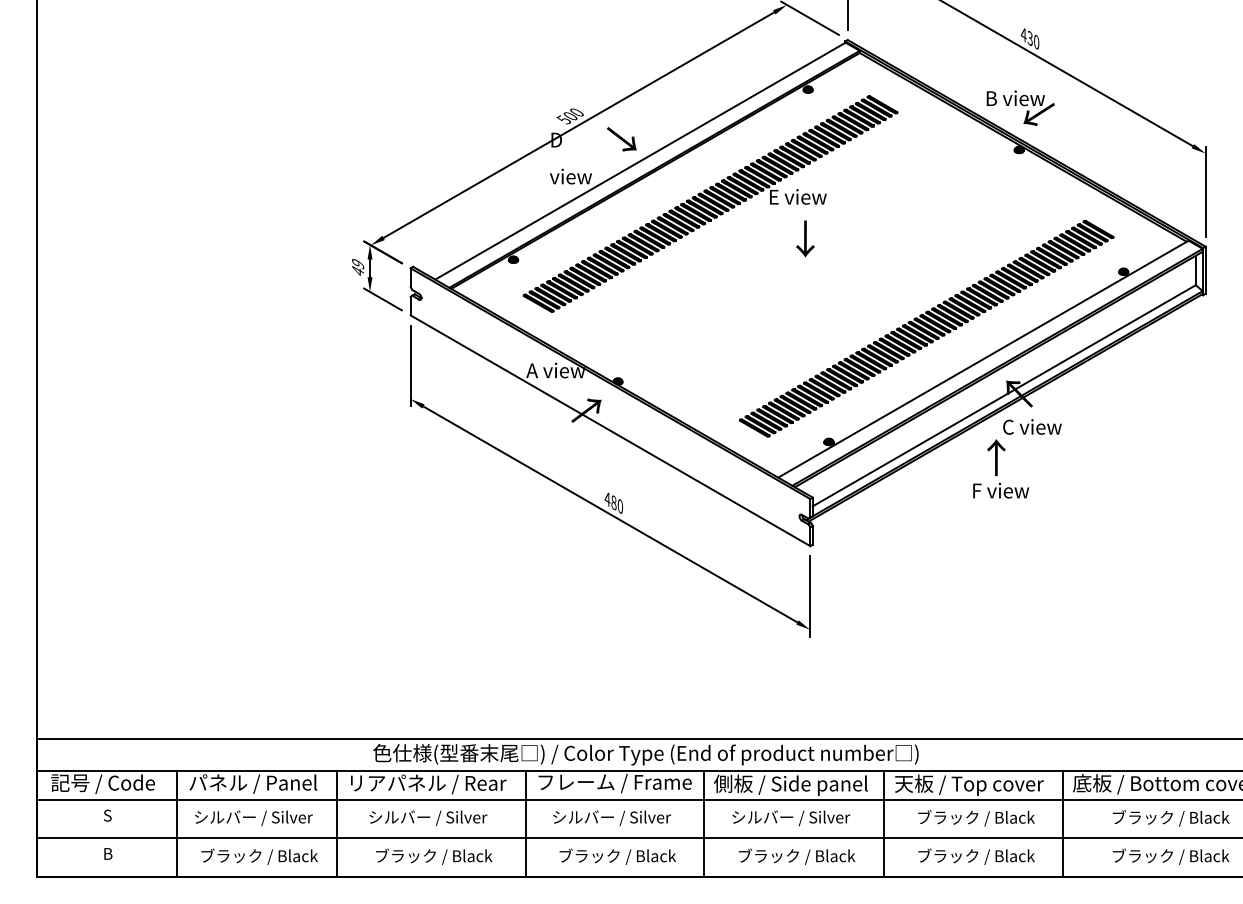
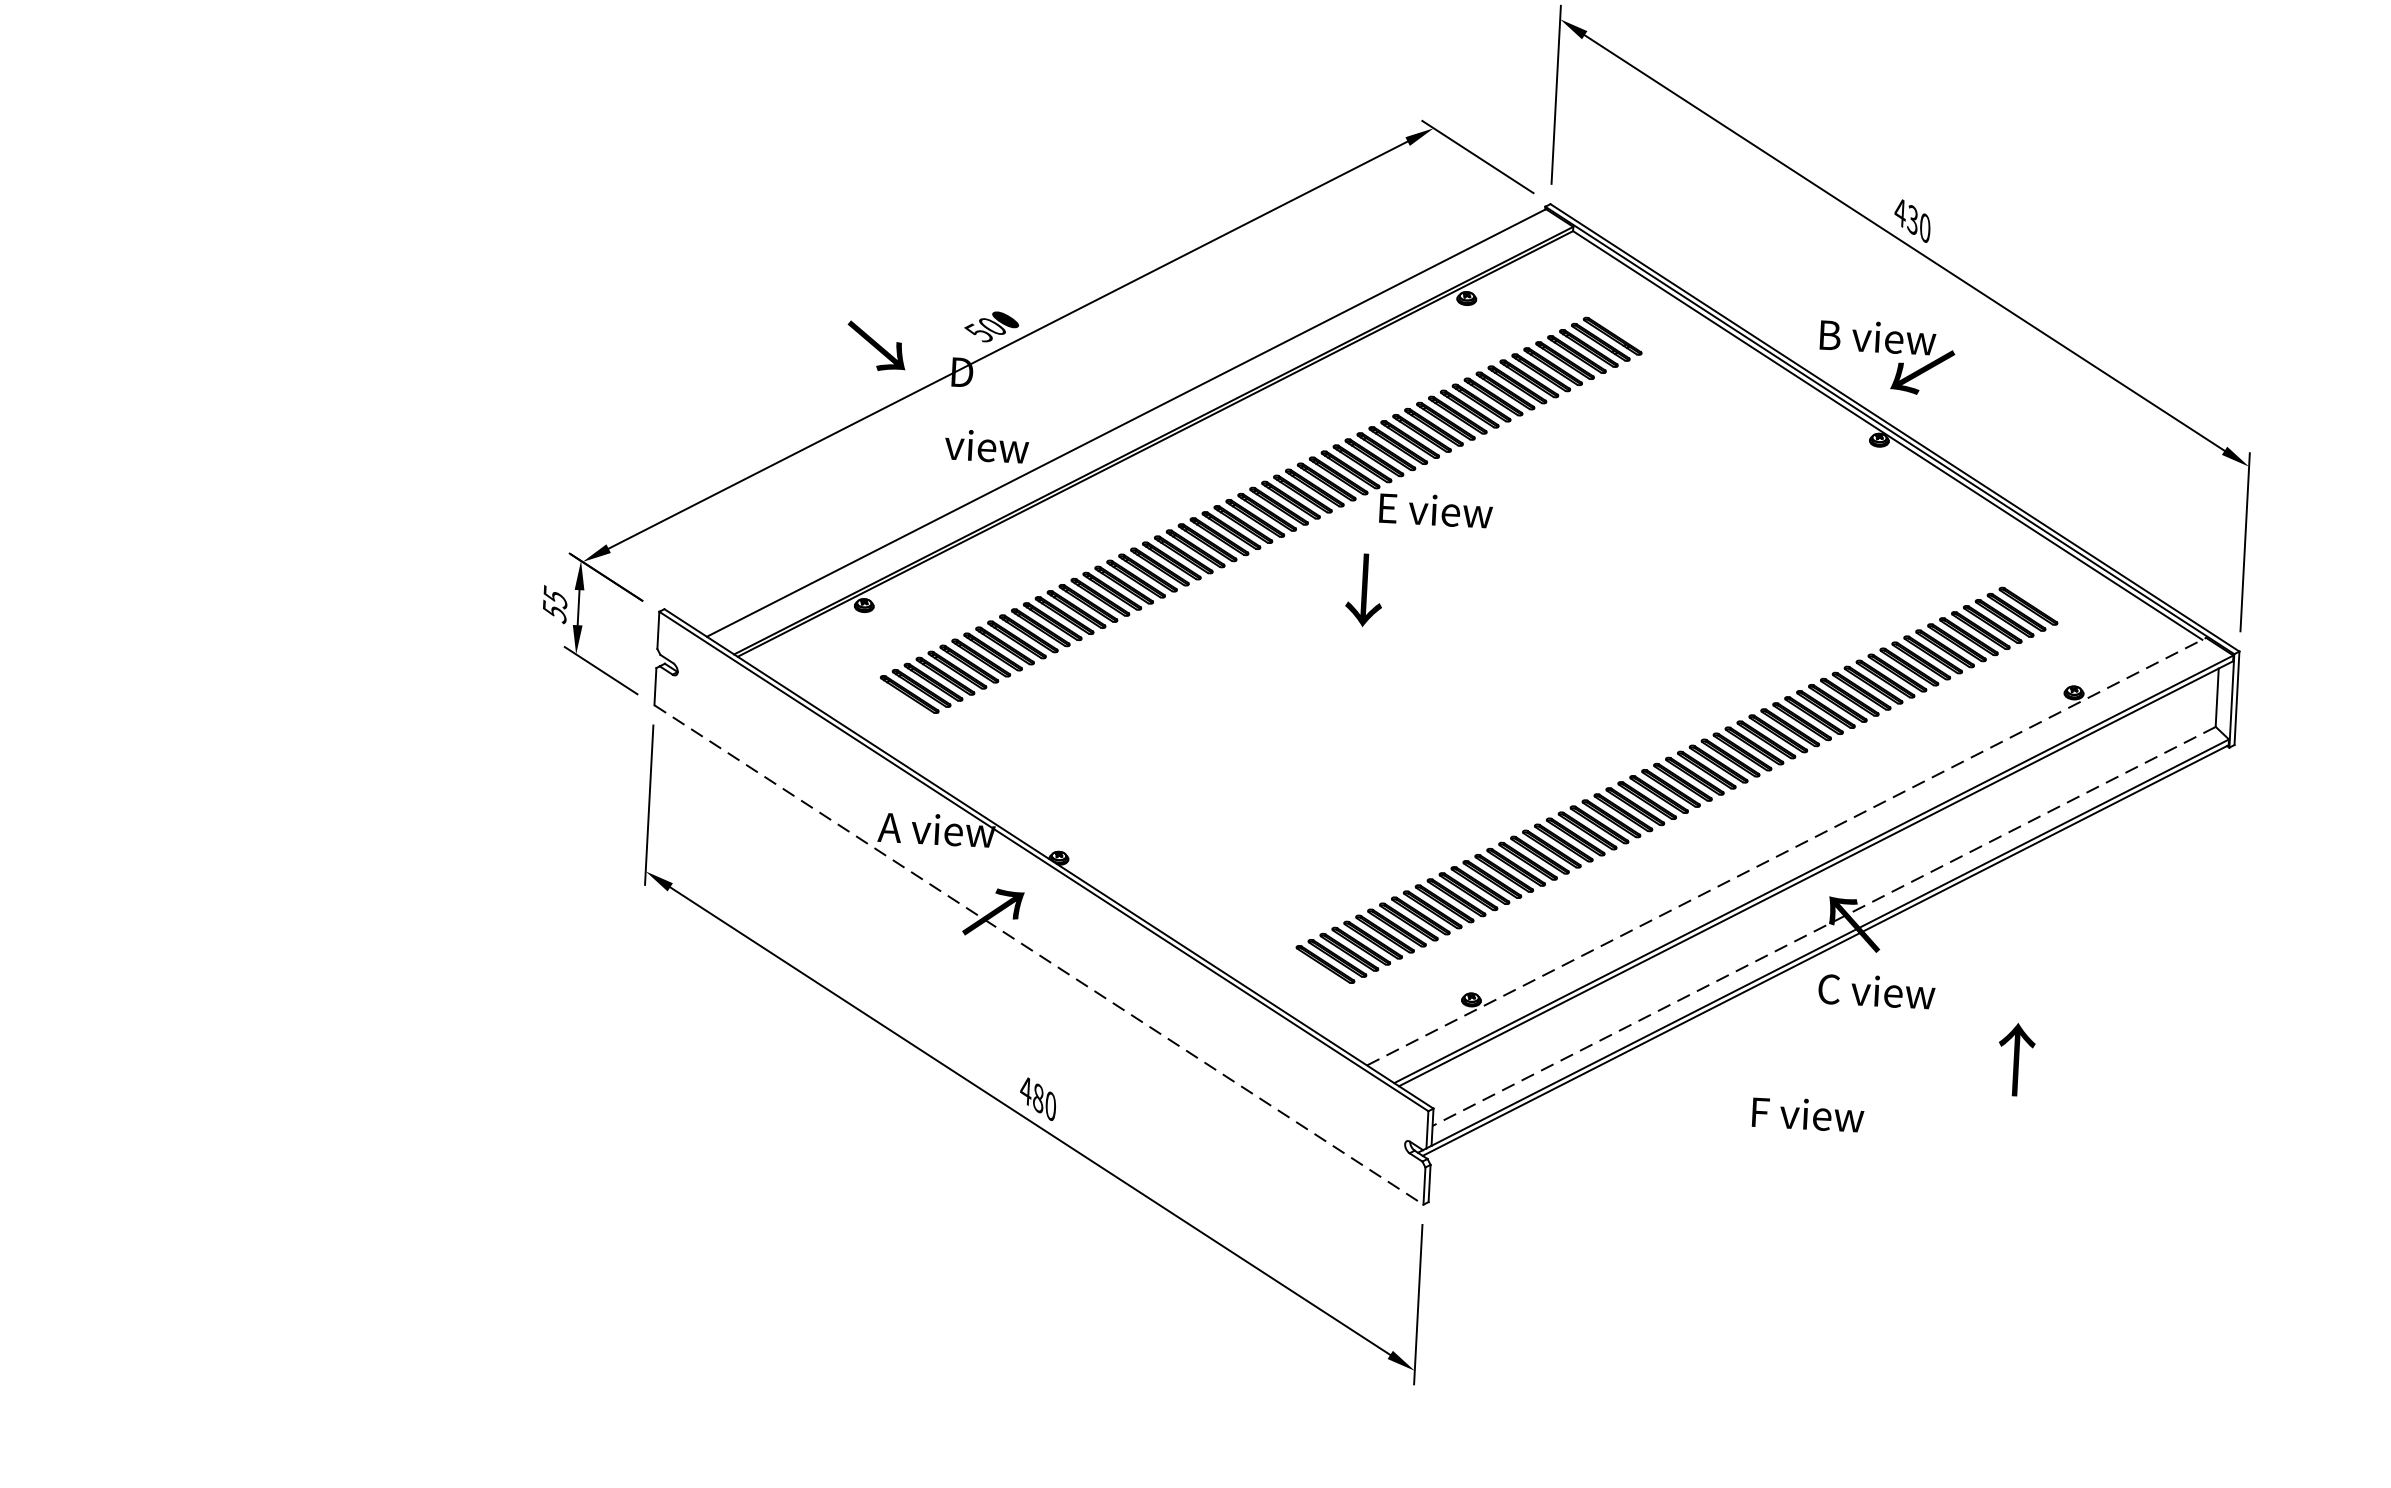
text: (621, 139) -> (875, 346), moved
text: (805, 238) -> (1364, 589), moved
text: (358, 267) -> (555, 604), 49 -> 55
line: (983, 359) -> (1786, 852), solid -> dashed
line: (1003, 396) -> (1822, 927), solid -> dashed
line: (610, 430) -> (1039, 954), solid -> dashed
text: (996, 457) -> (2016, 1059), moved

